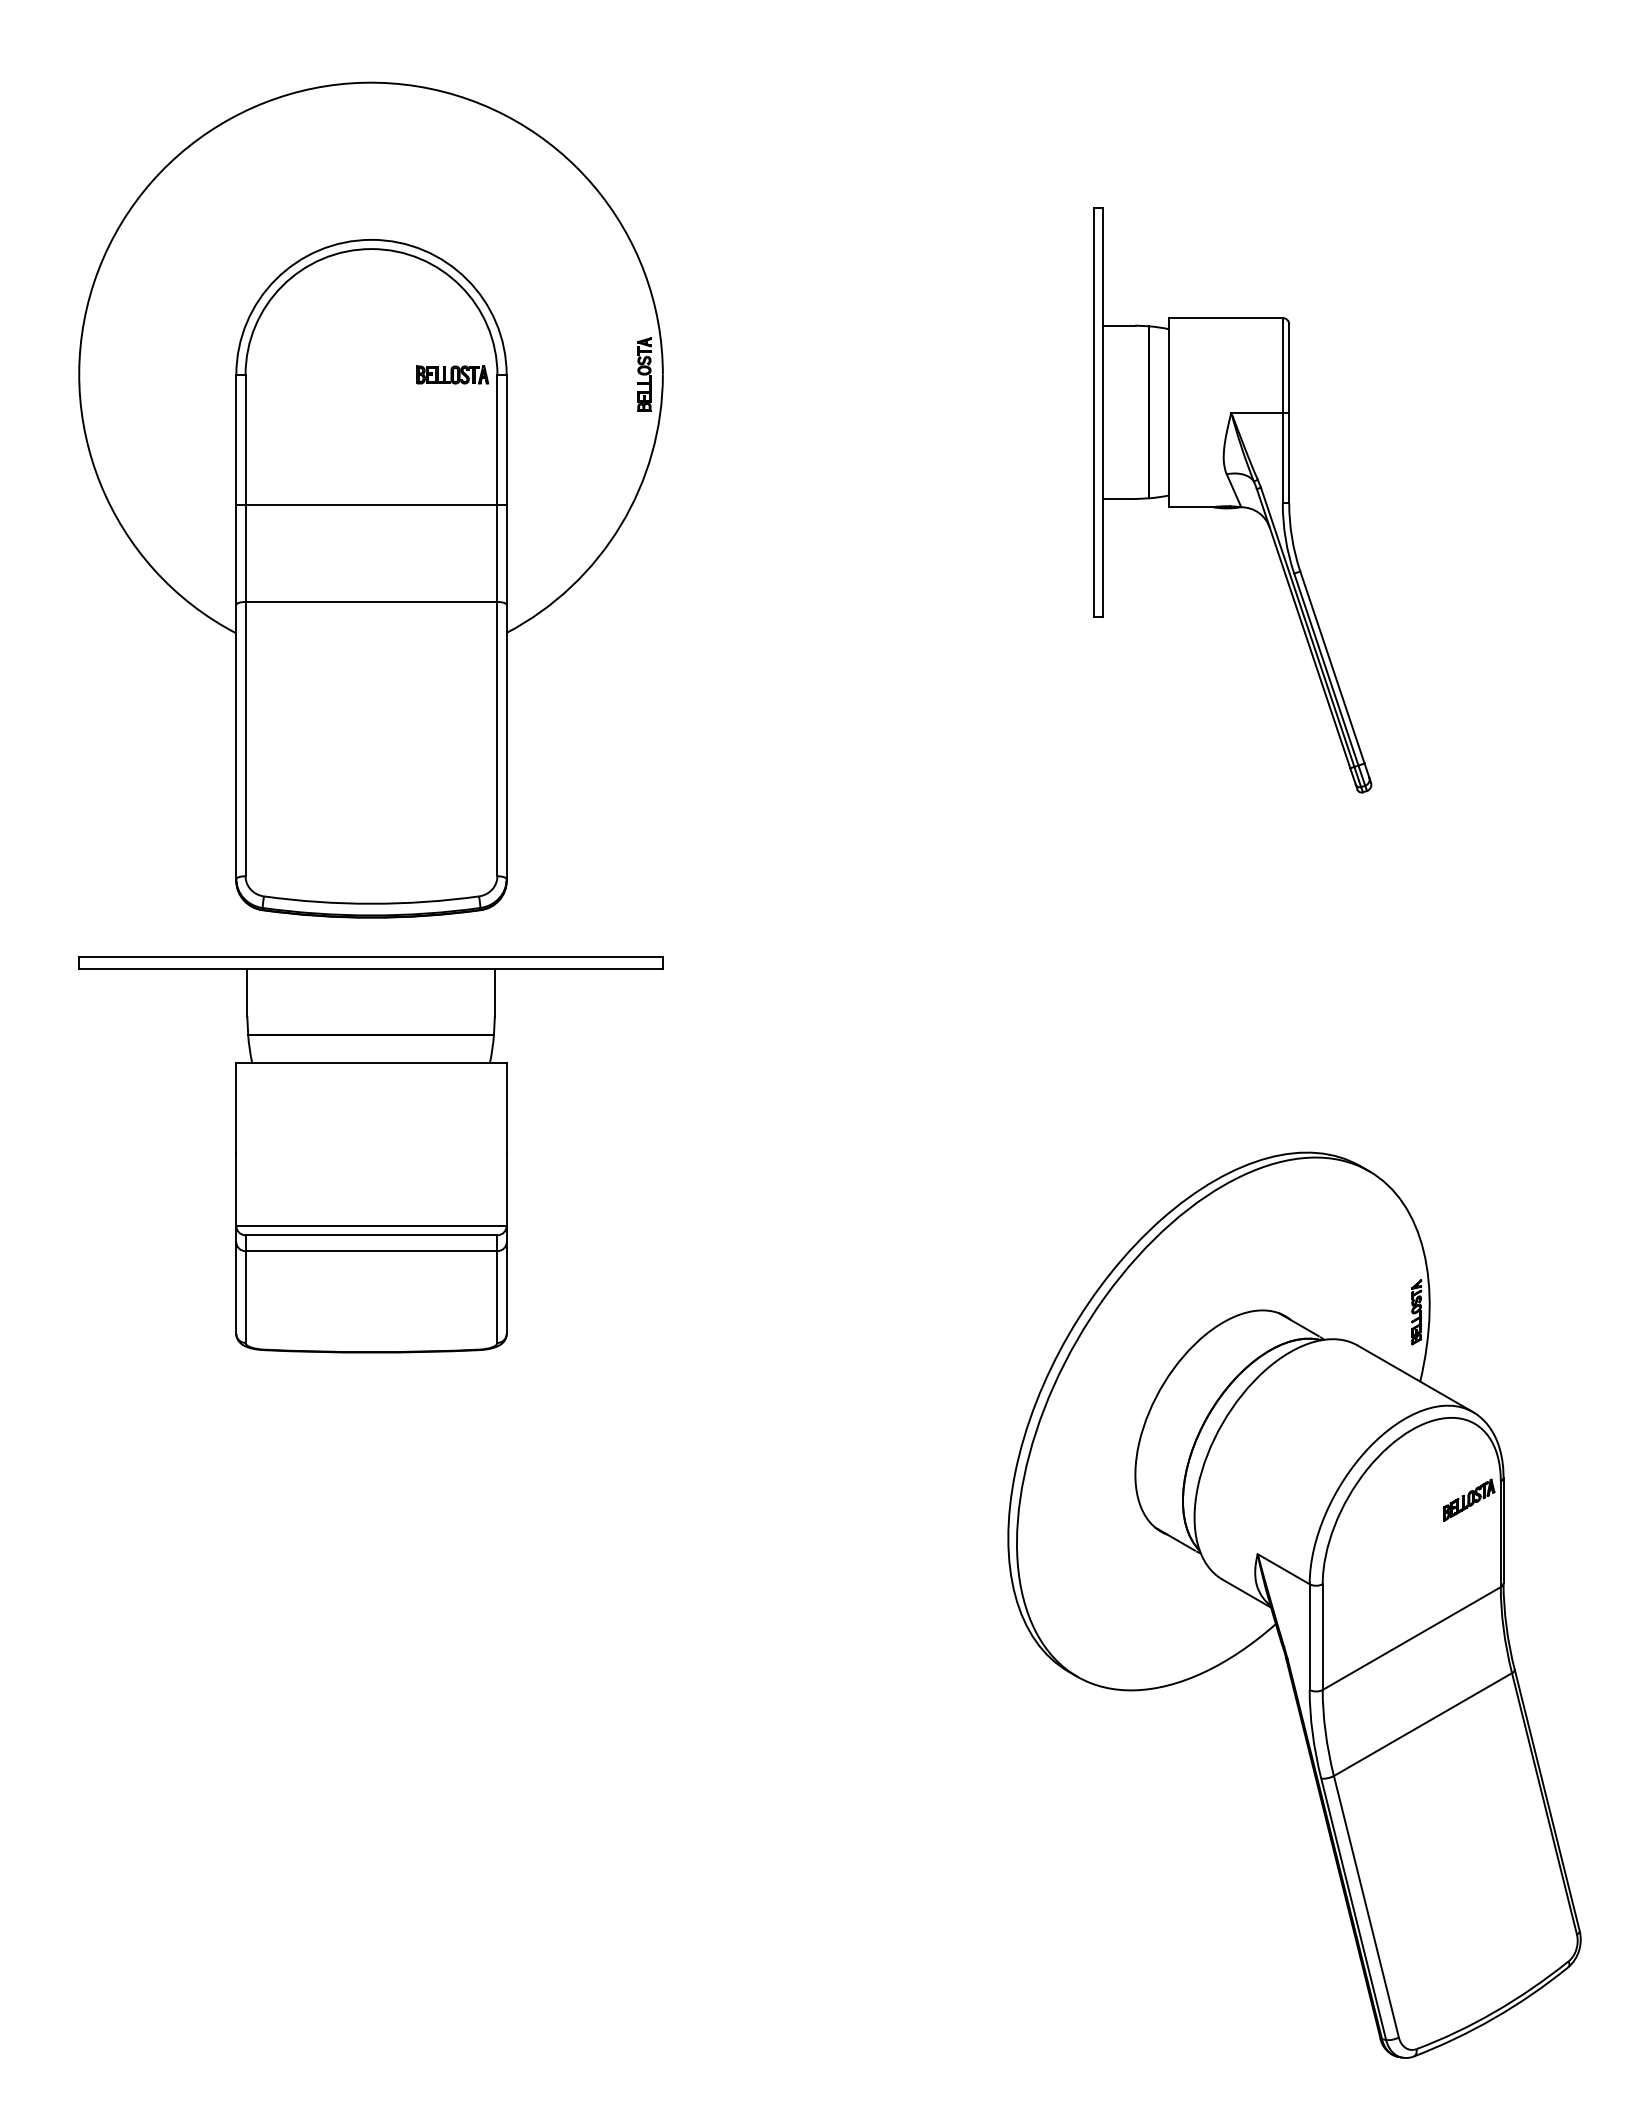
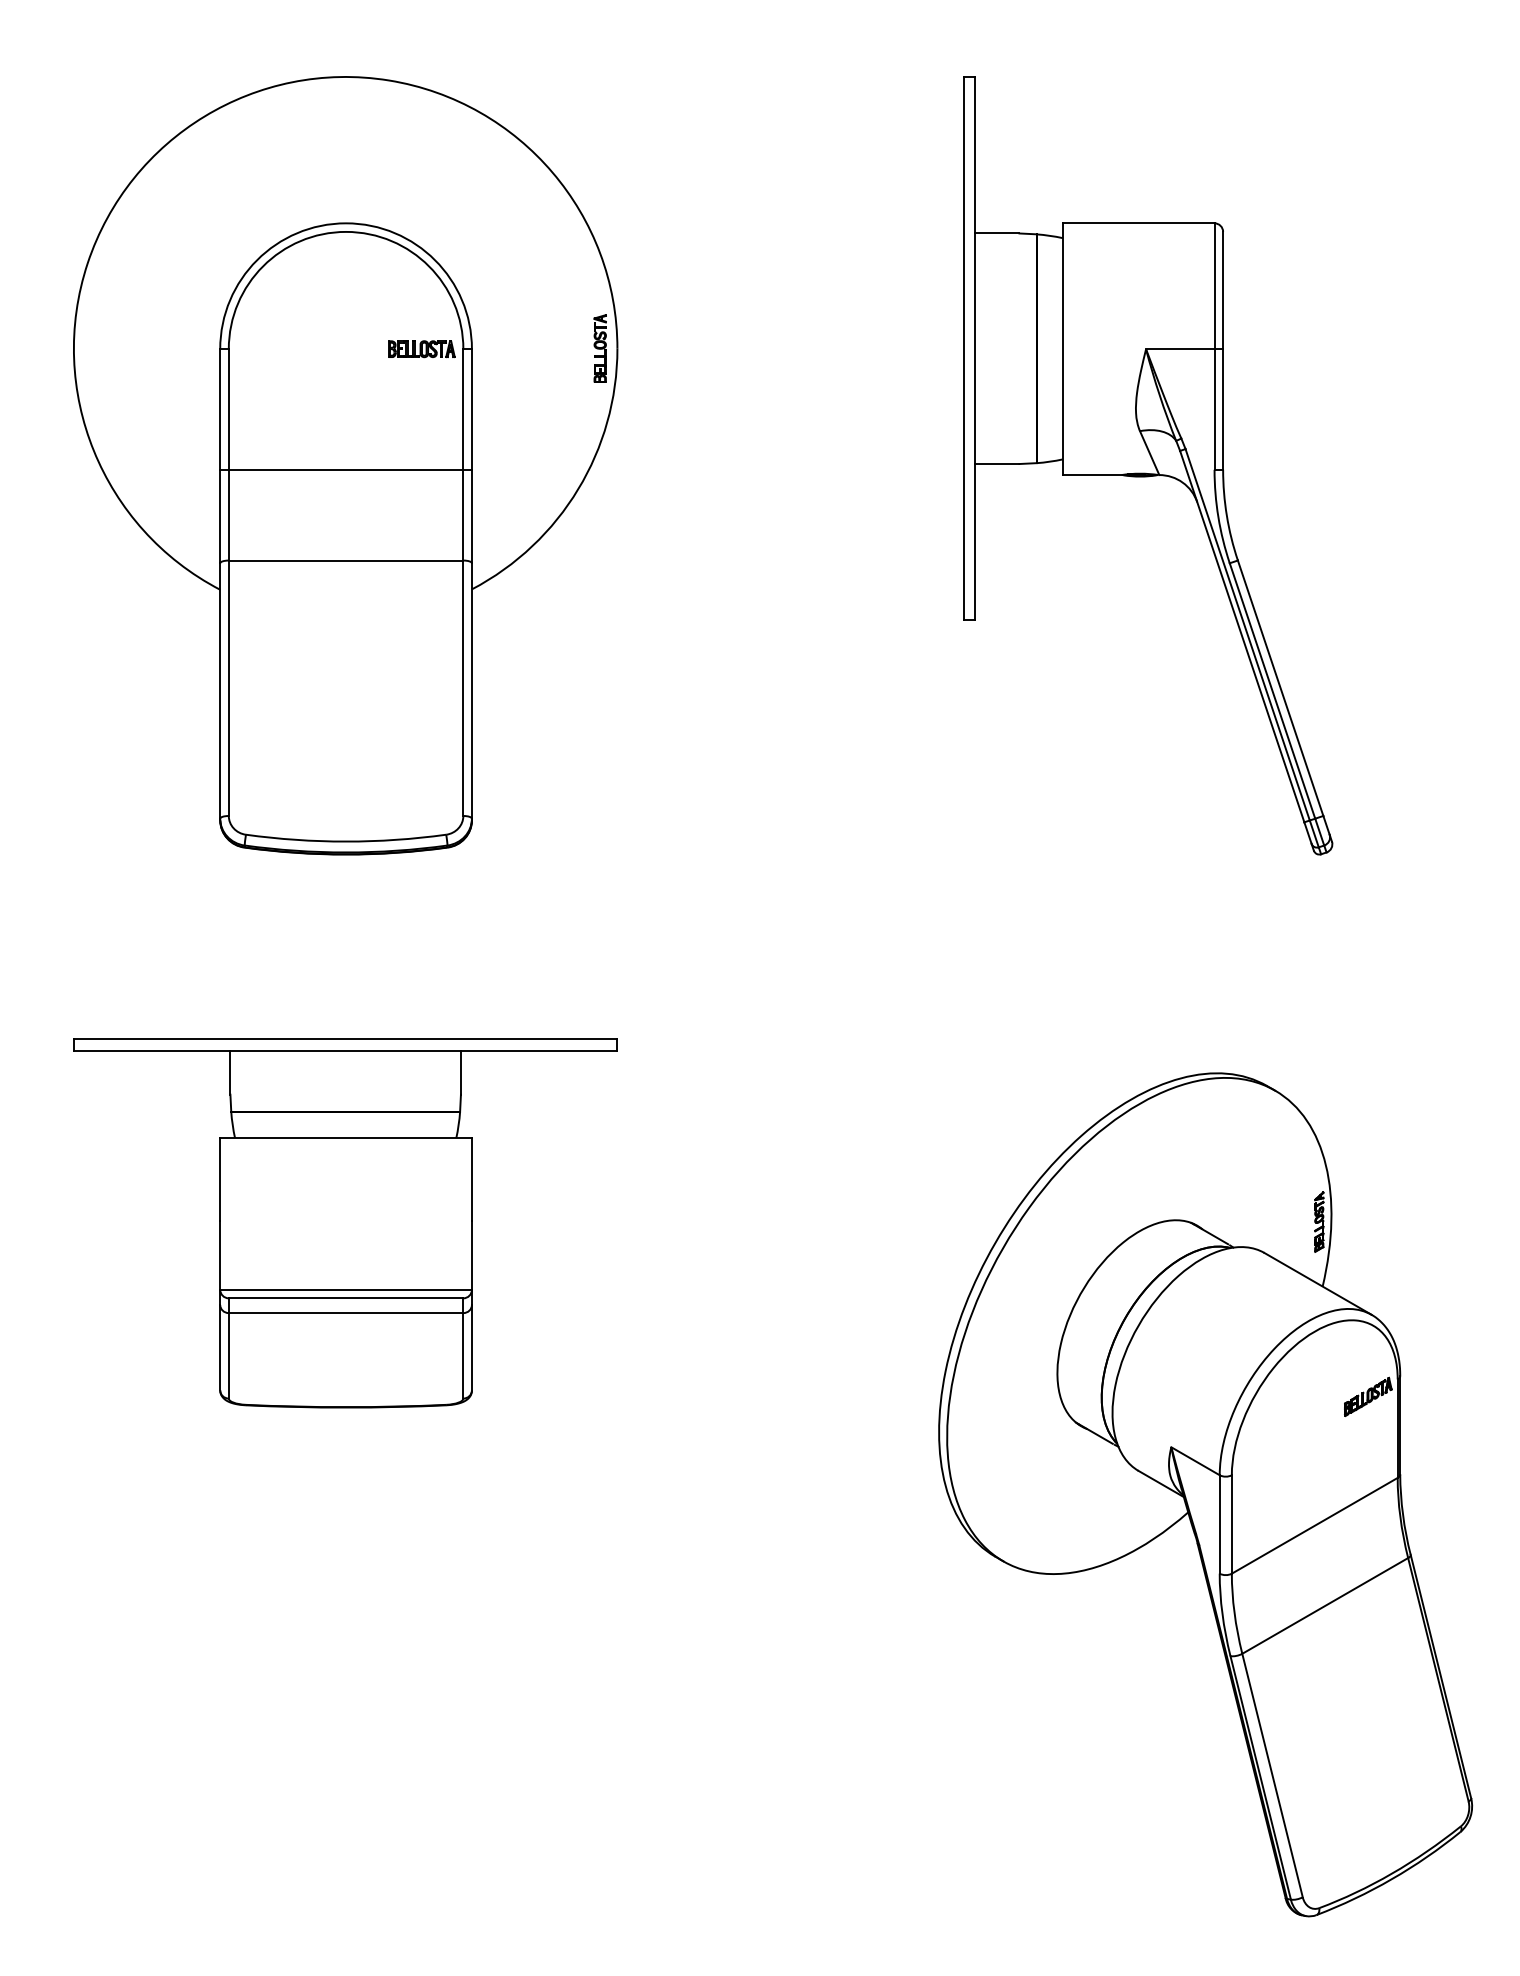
part: (1232, 500) -> (1147, 466), size x1.43
part: (370, 1154) -> (345, 1223), moved

